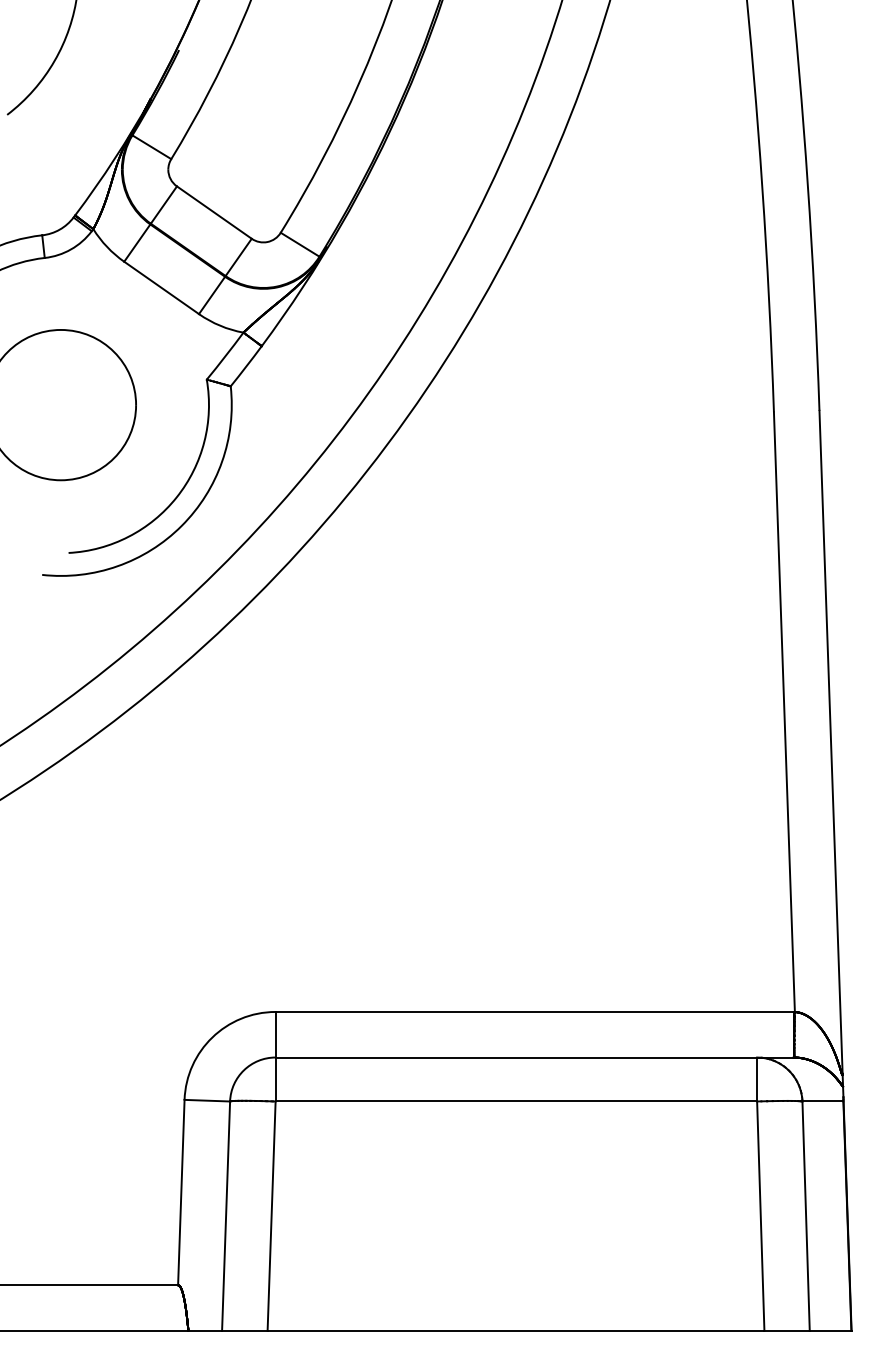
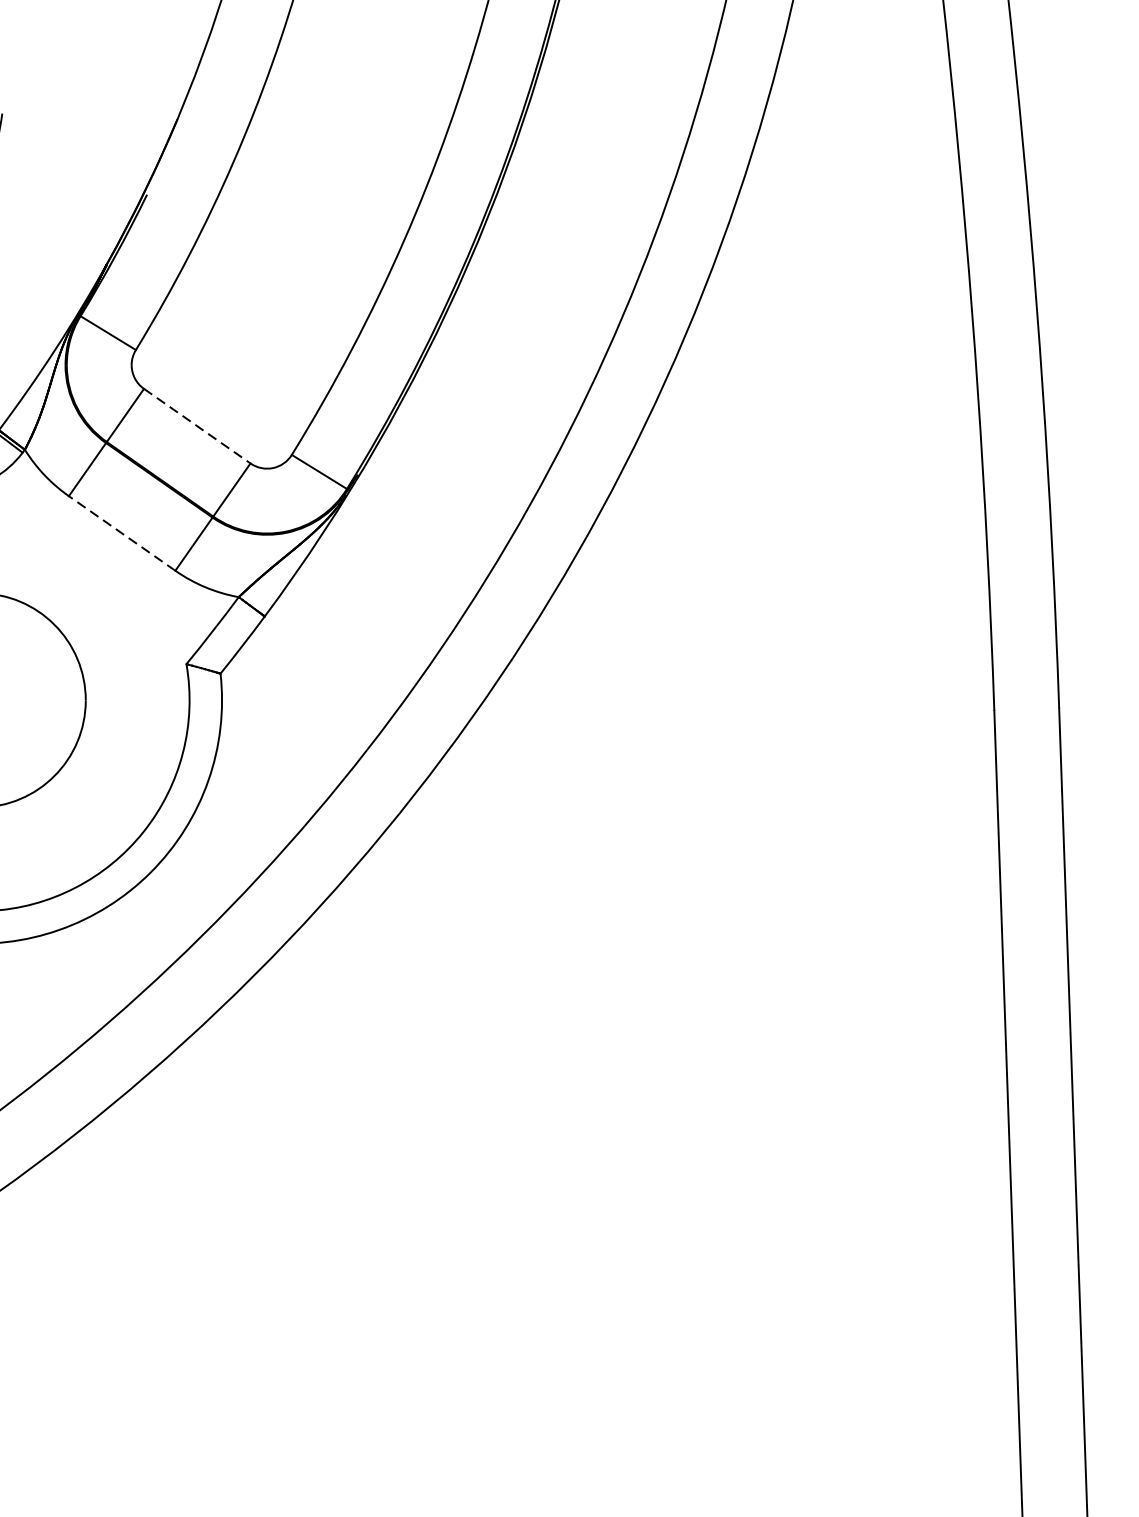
line: (214, 212) -> (197, 426), solid -> dashed
line: (161, 287) -> (121, 532), solid -> dashed

